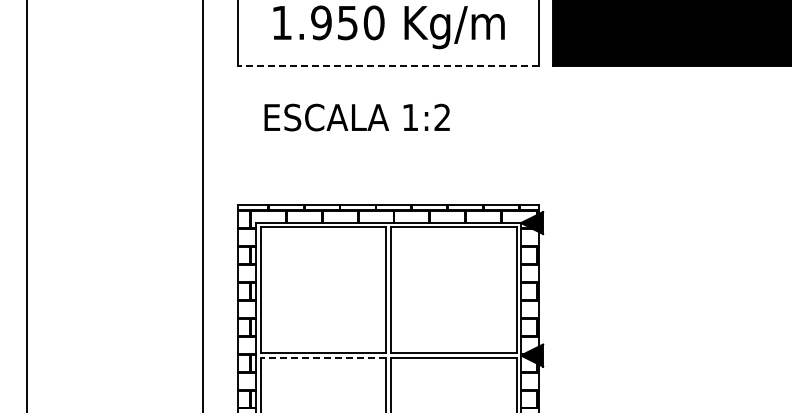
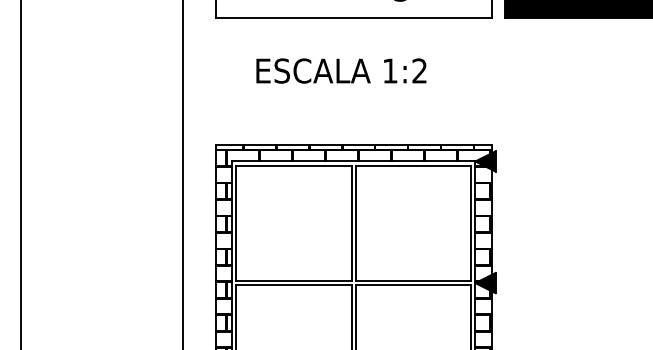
line: (388, 66) -> (353, 17), dashed -> solid
text: (356, 117) -> (340, 70), moved
line: (323, 357) -> (293, 284), dashed -> solid

